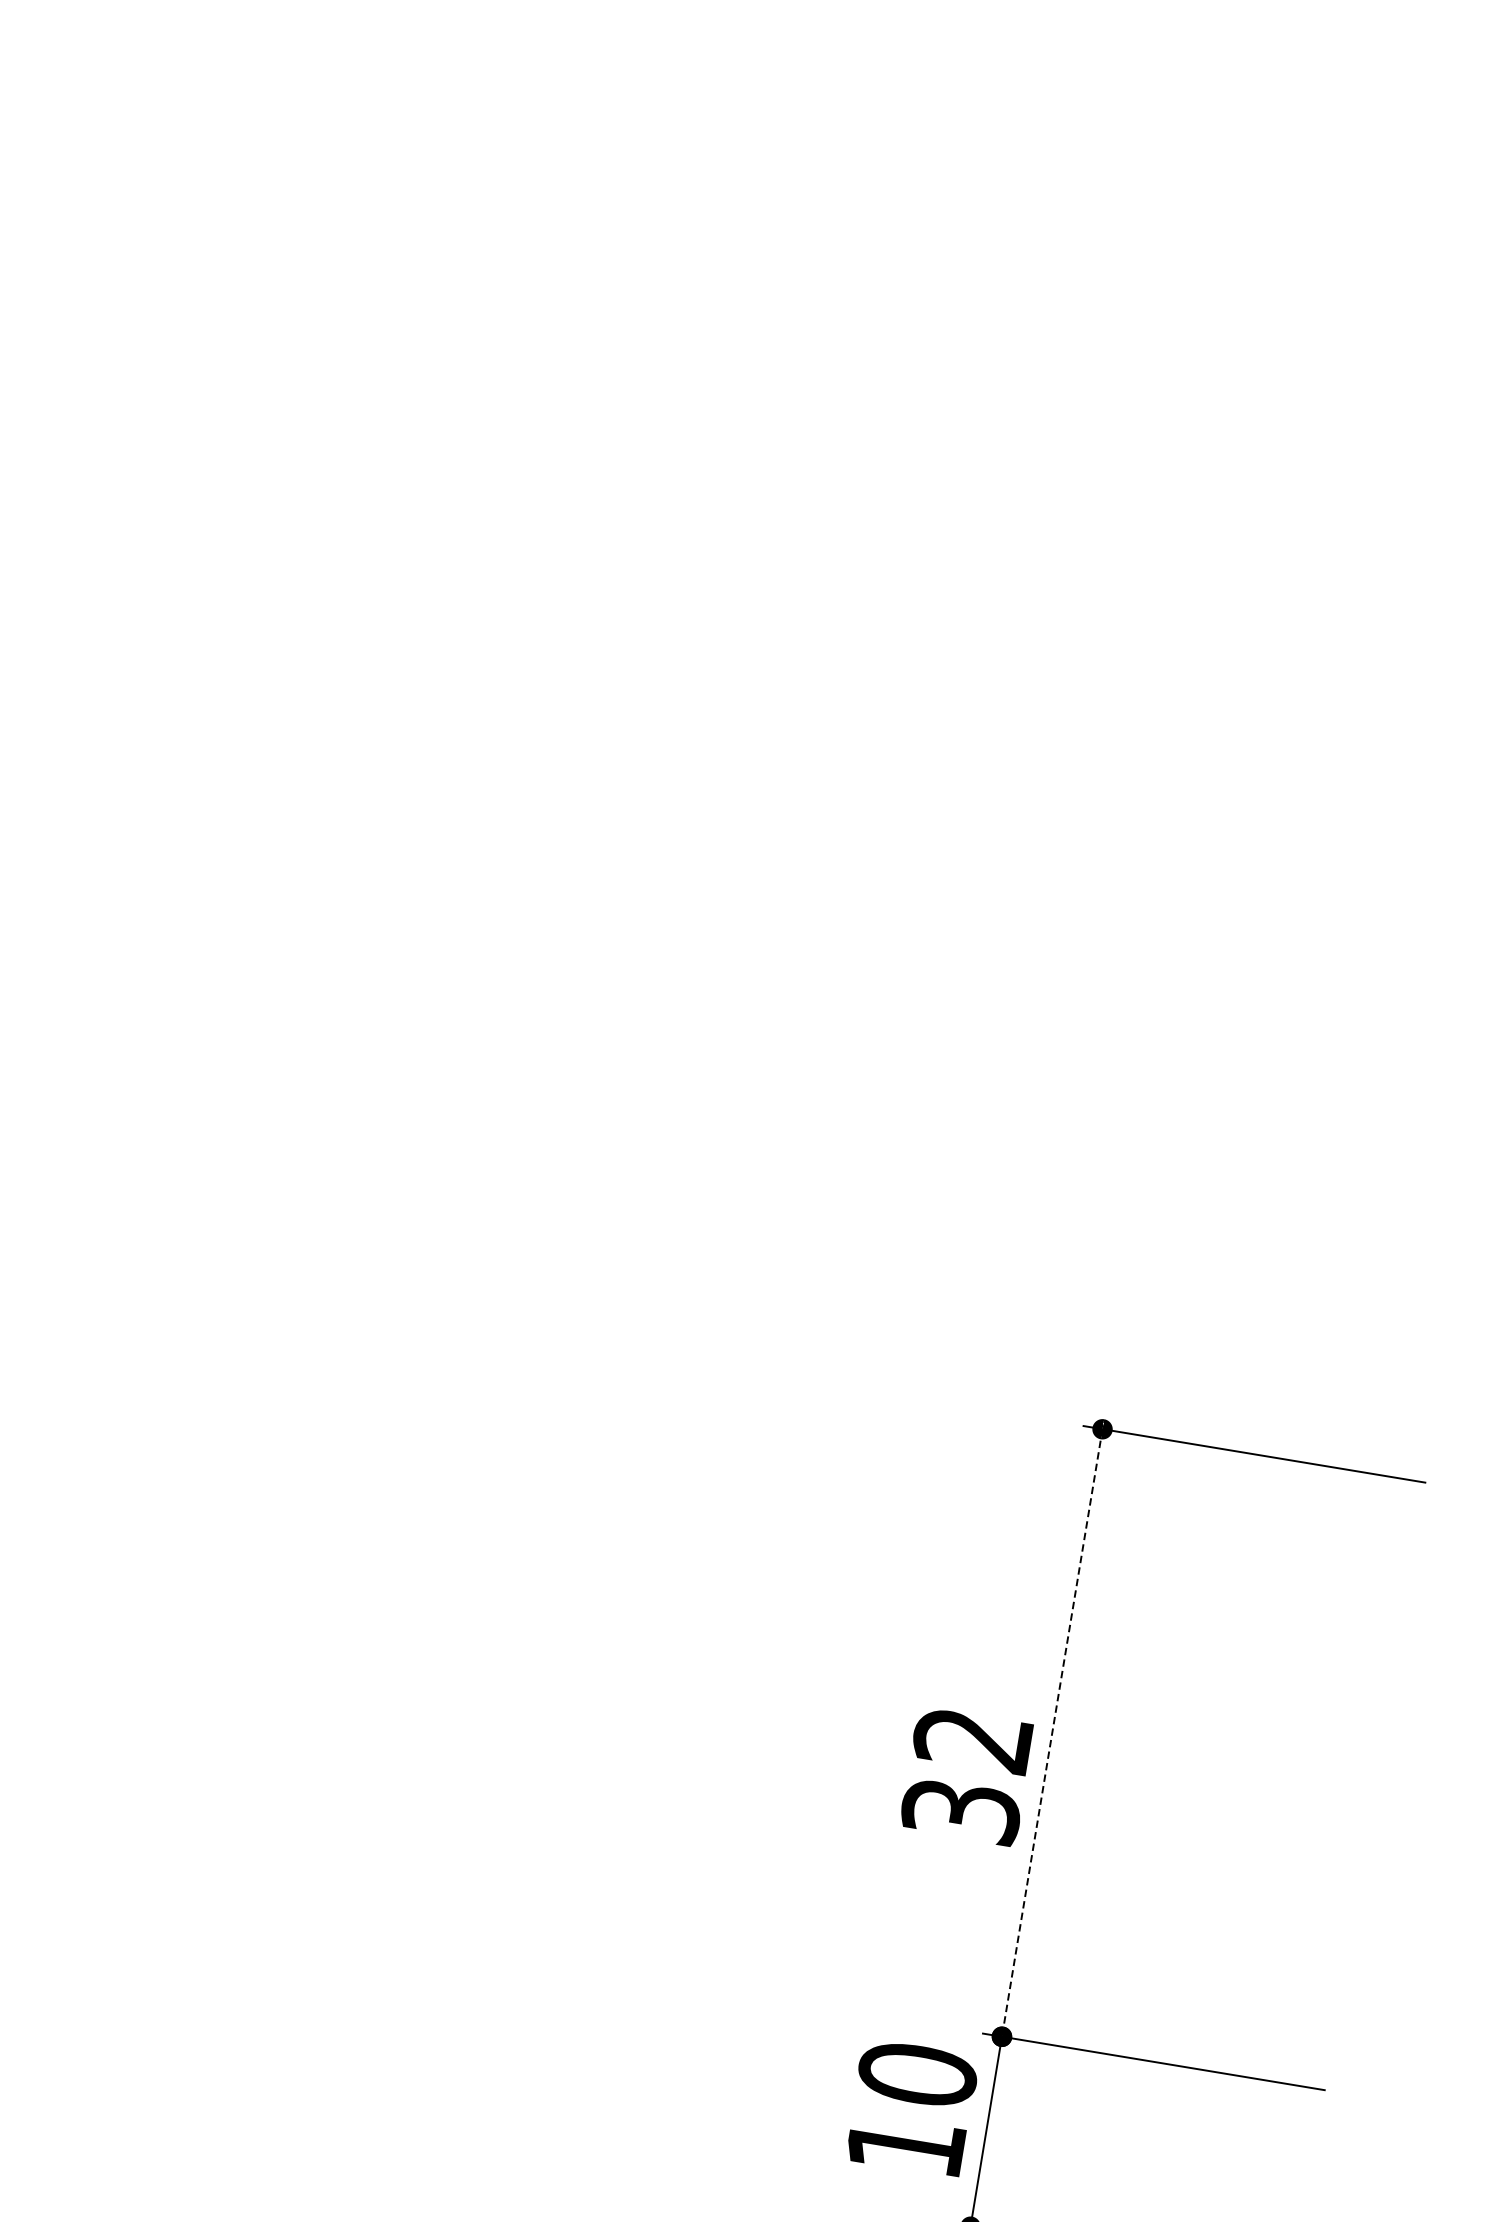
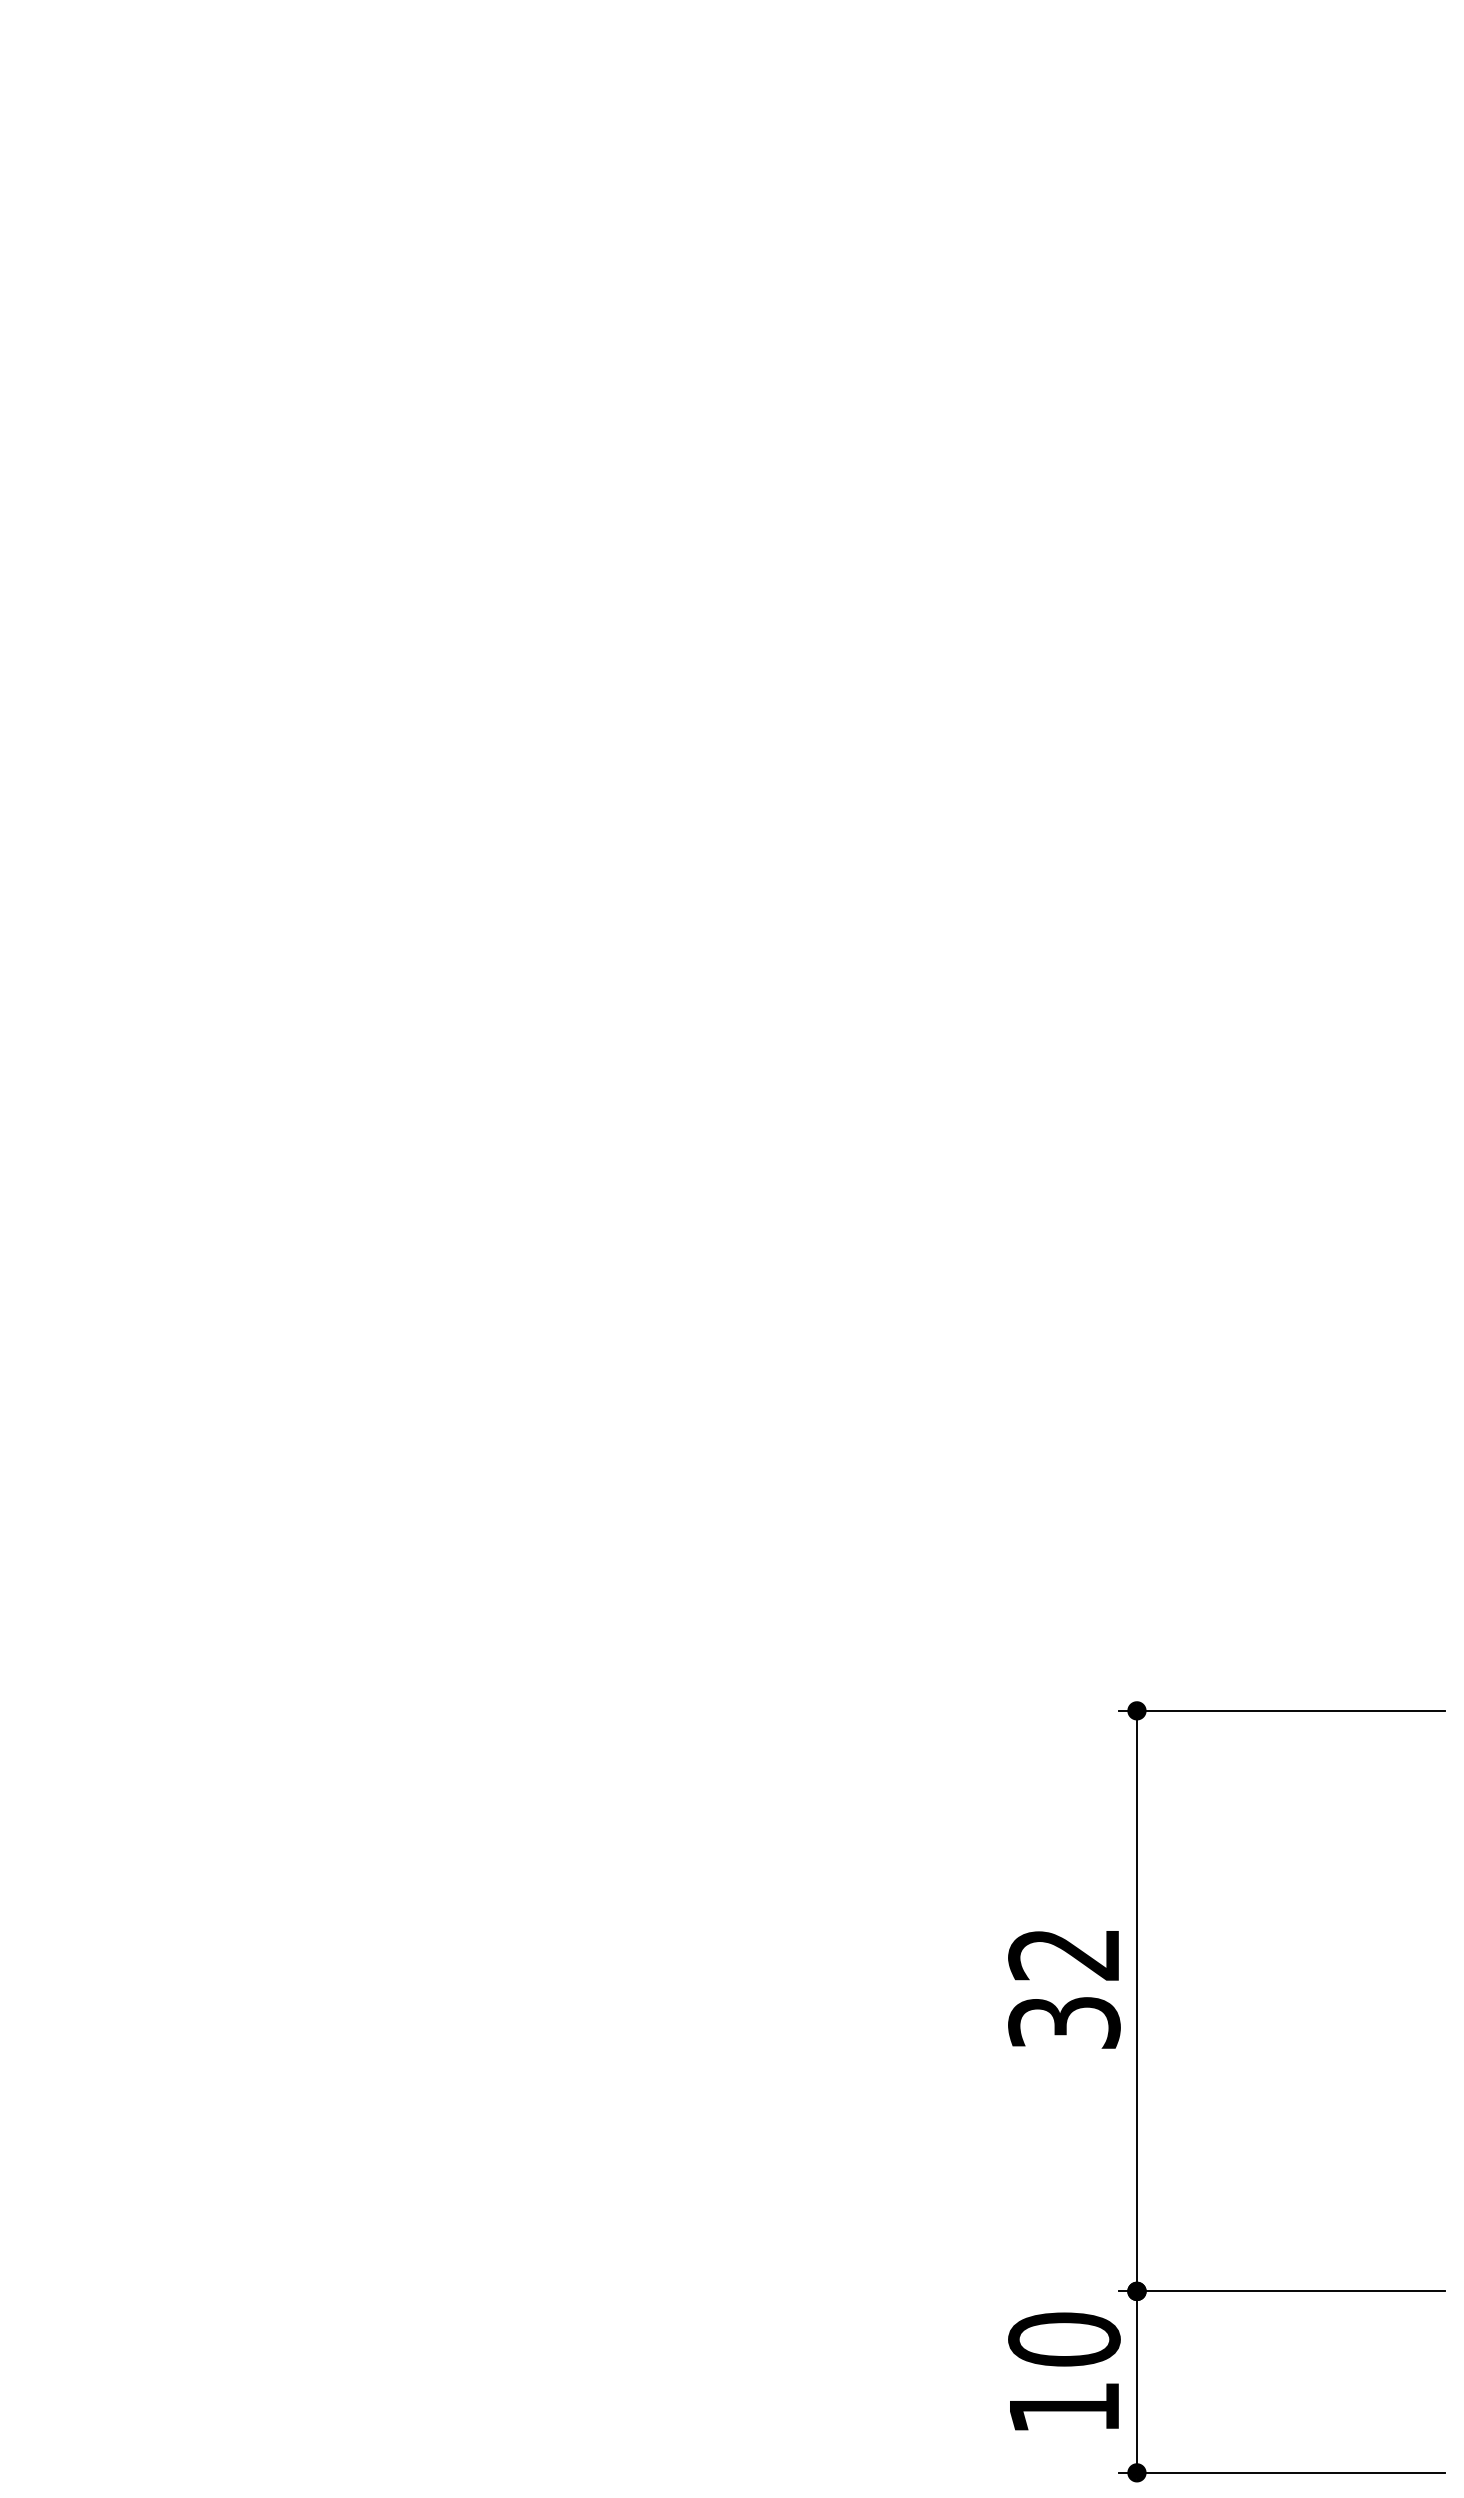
line: (1051, 1733) -> (1136, 2001), dashed -> solid
text: (967, 1776) -> (1064, 1989), moved

